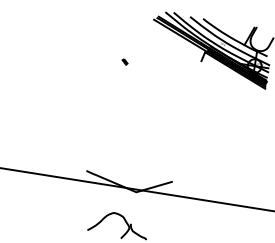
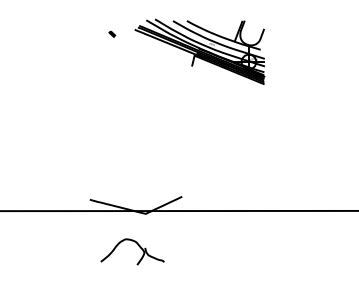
part: (125, 61) -> (112, 33), moved

